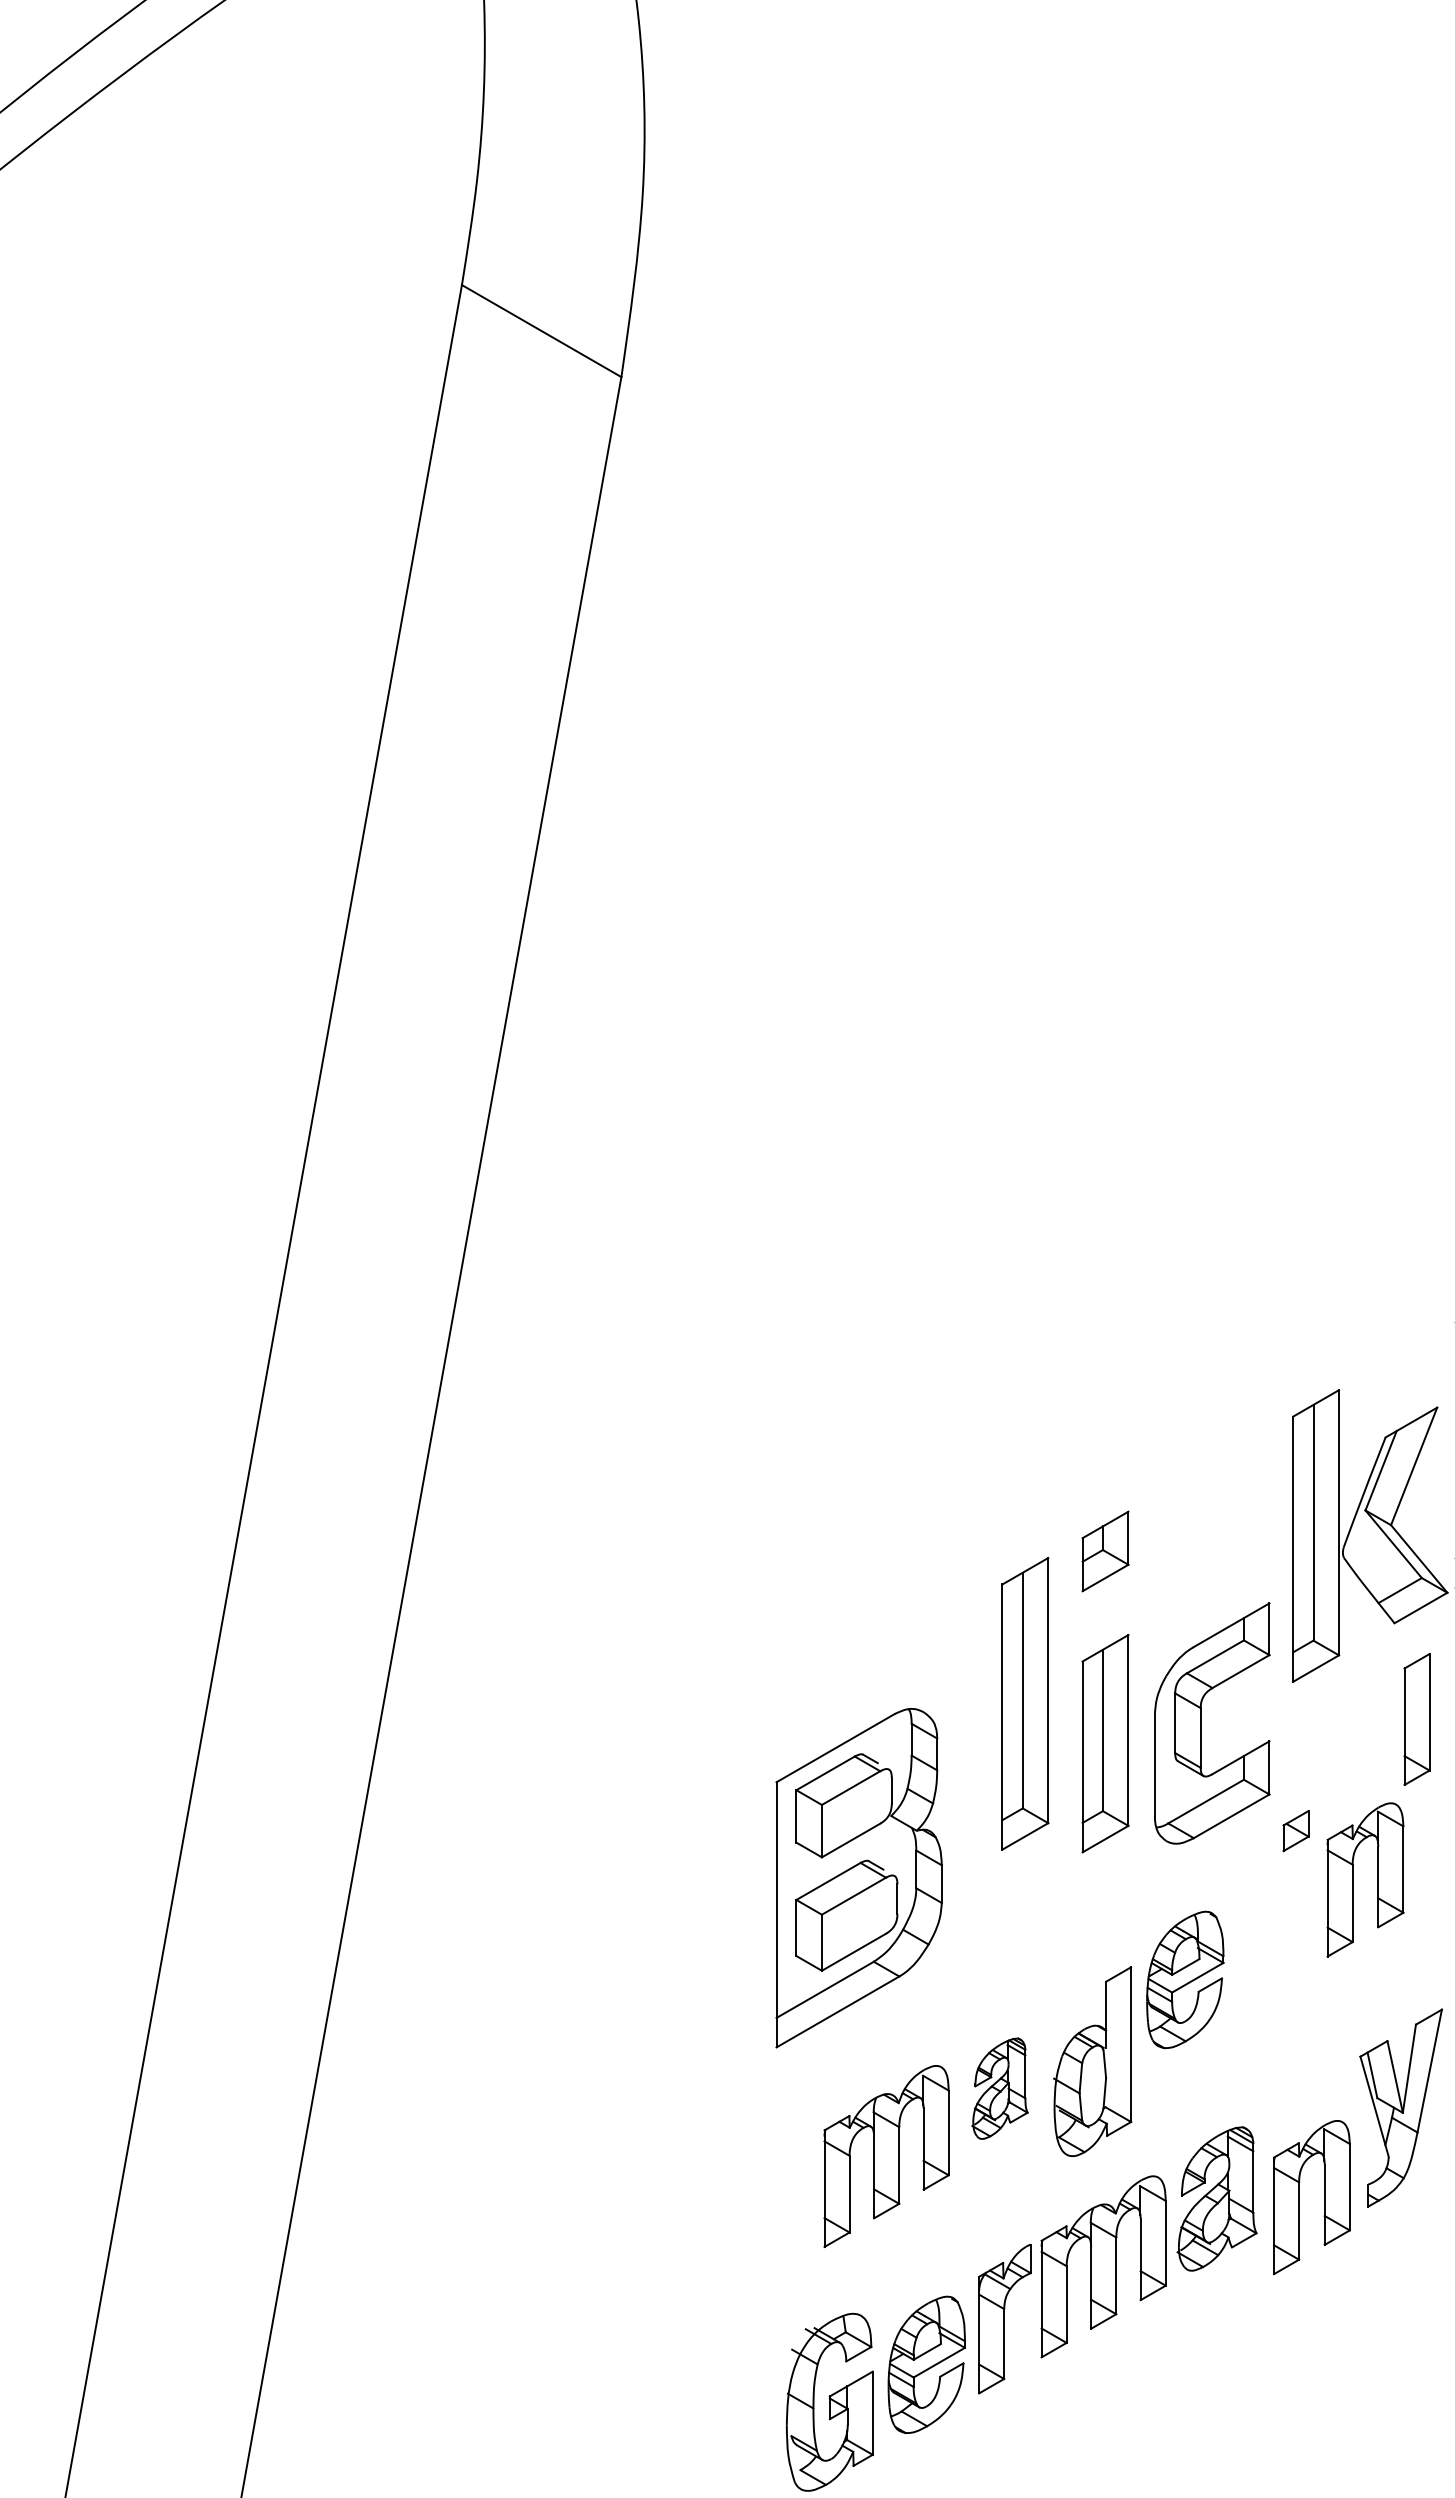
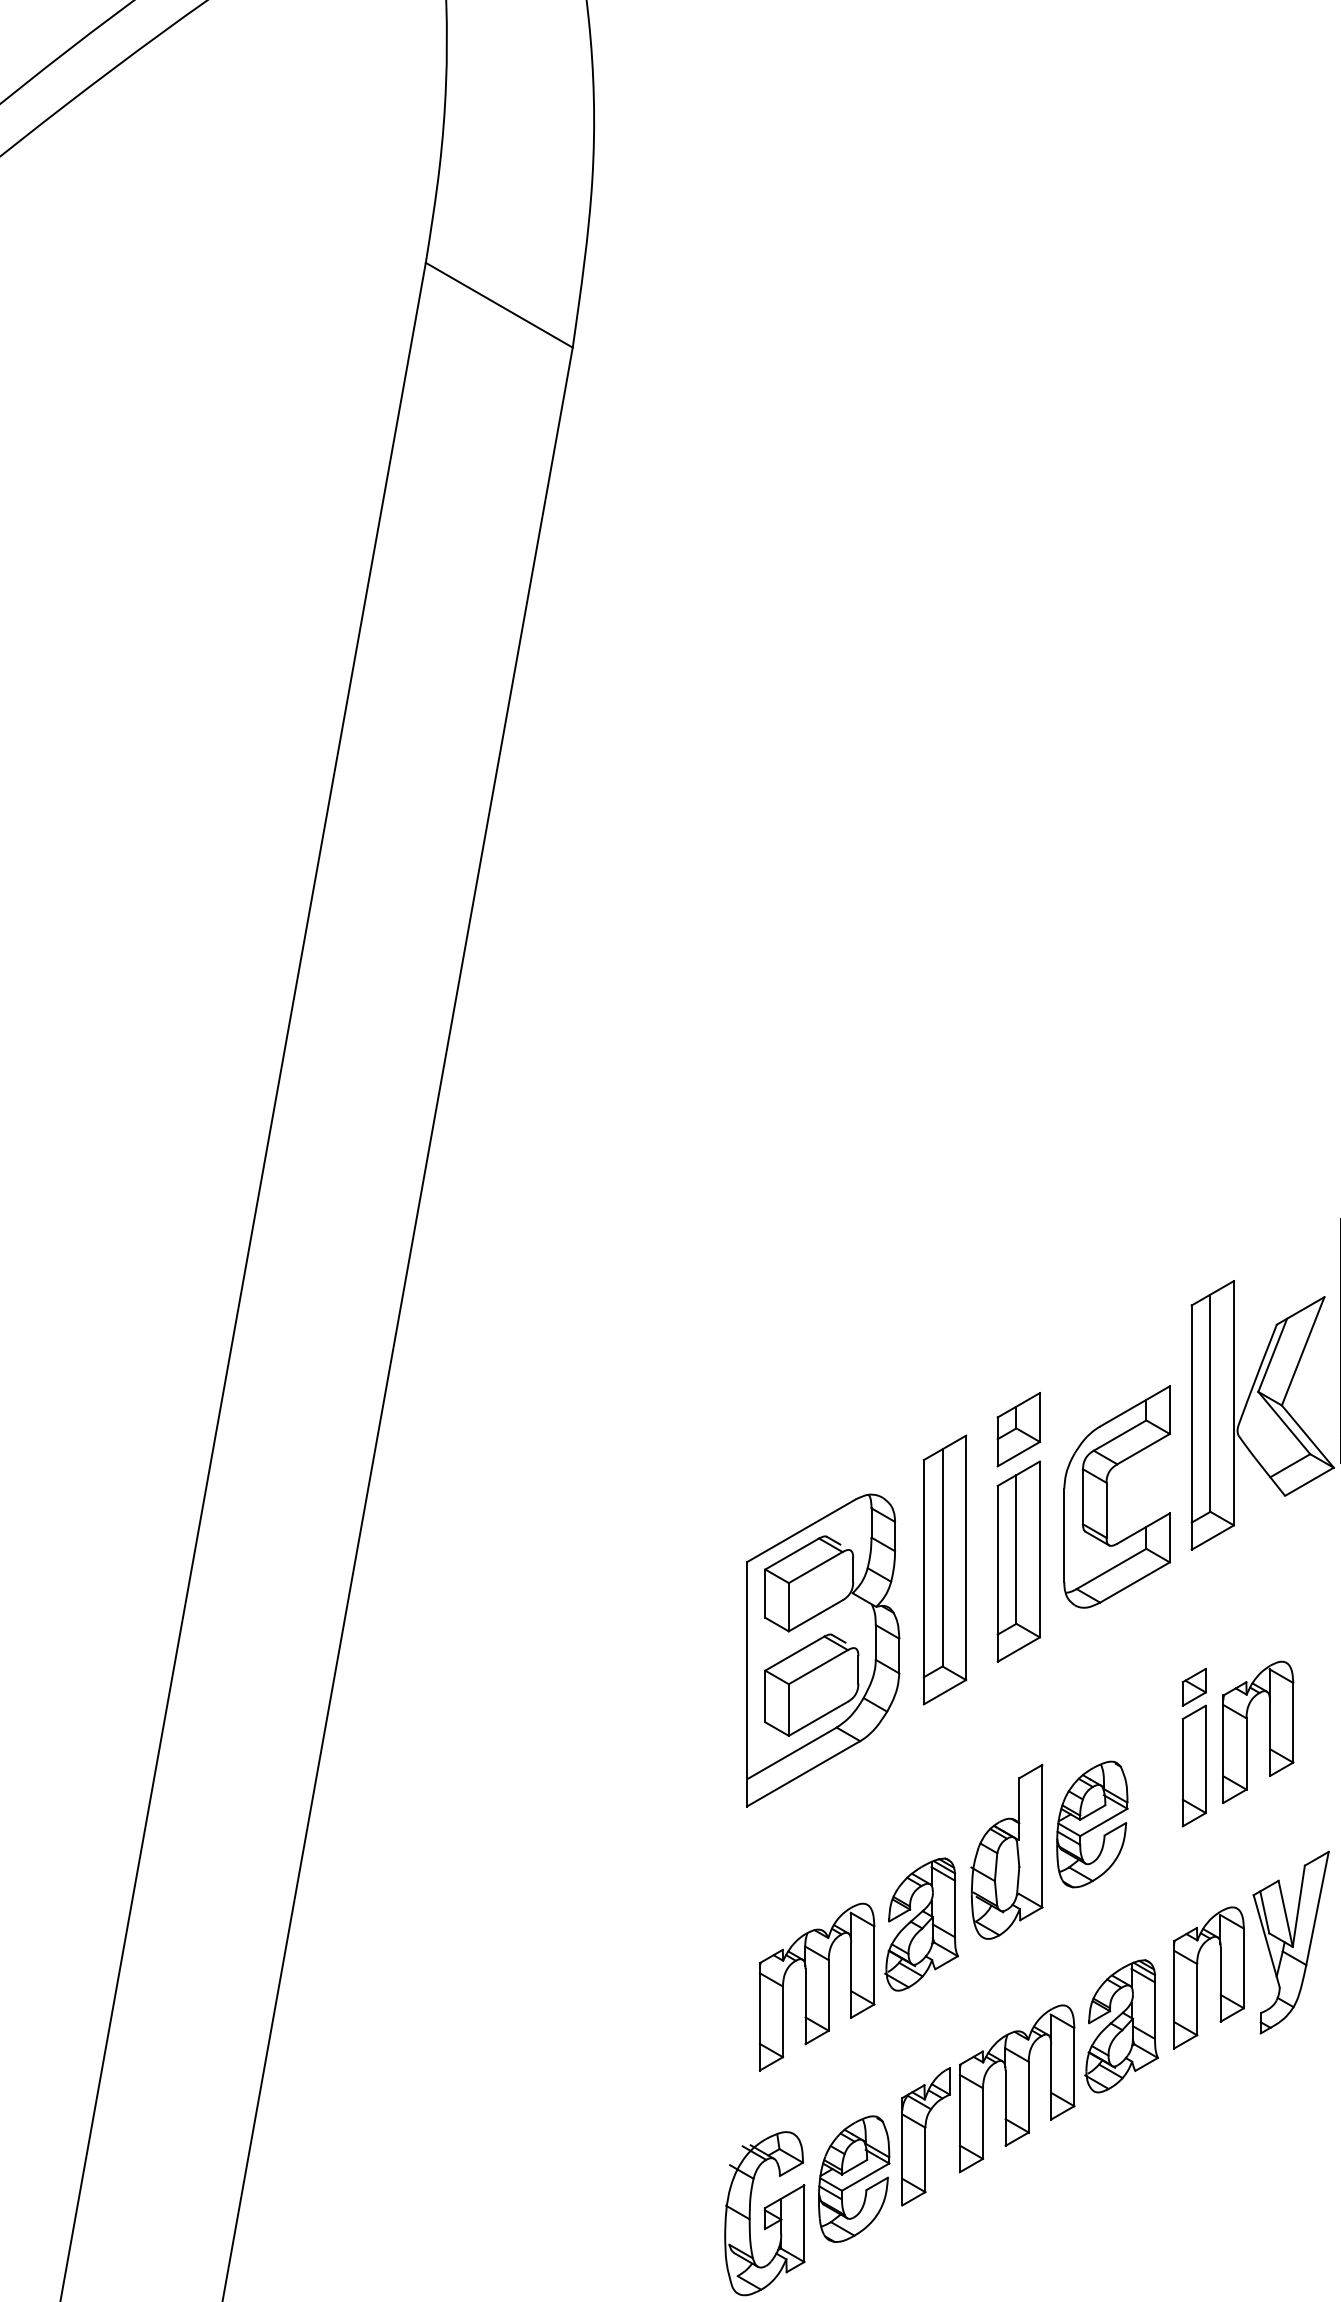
part: (1416, 1719) -> (1193, 1766), moved
part: (1201, 1723) -> (1107, 1496), moved
part: (1105, 1743) -> (1018, 1561), moved
part: (858, 1878) -> (822, 1650), moved
part: (1092, 2061) -> (1006, 1851), moved
part: (999, 2088) -> (921, 1924), size x1.43
part: (1299, 2197) -> (1197, 1977), moved

